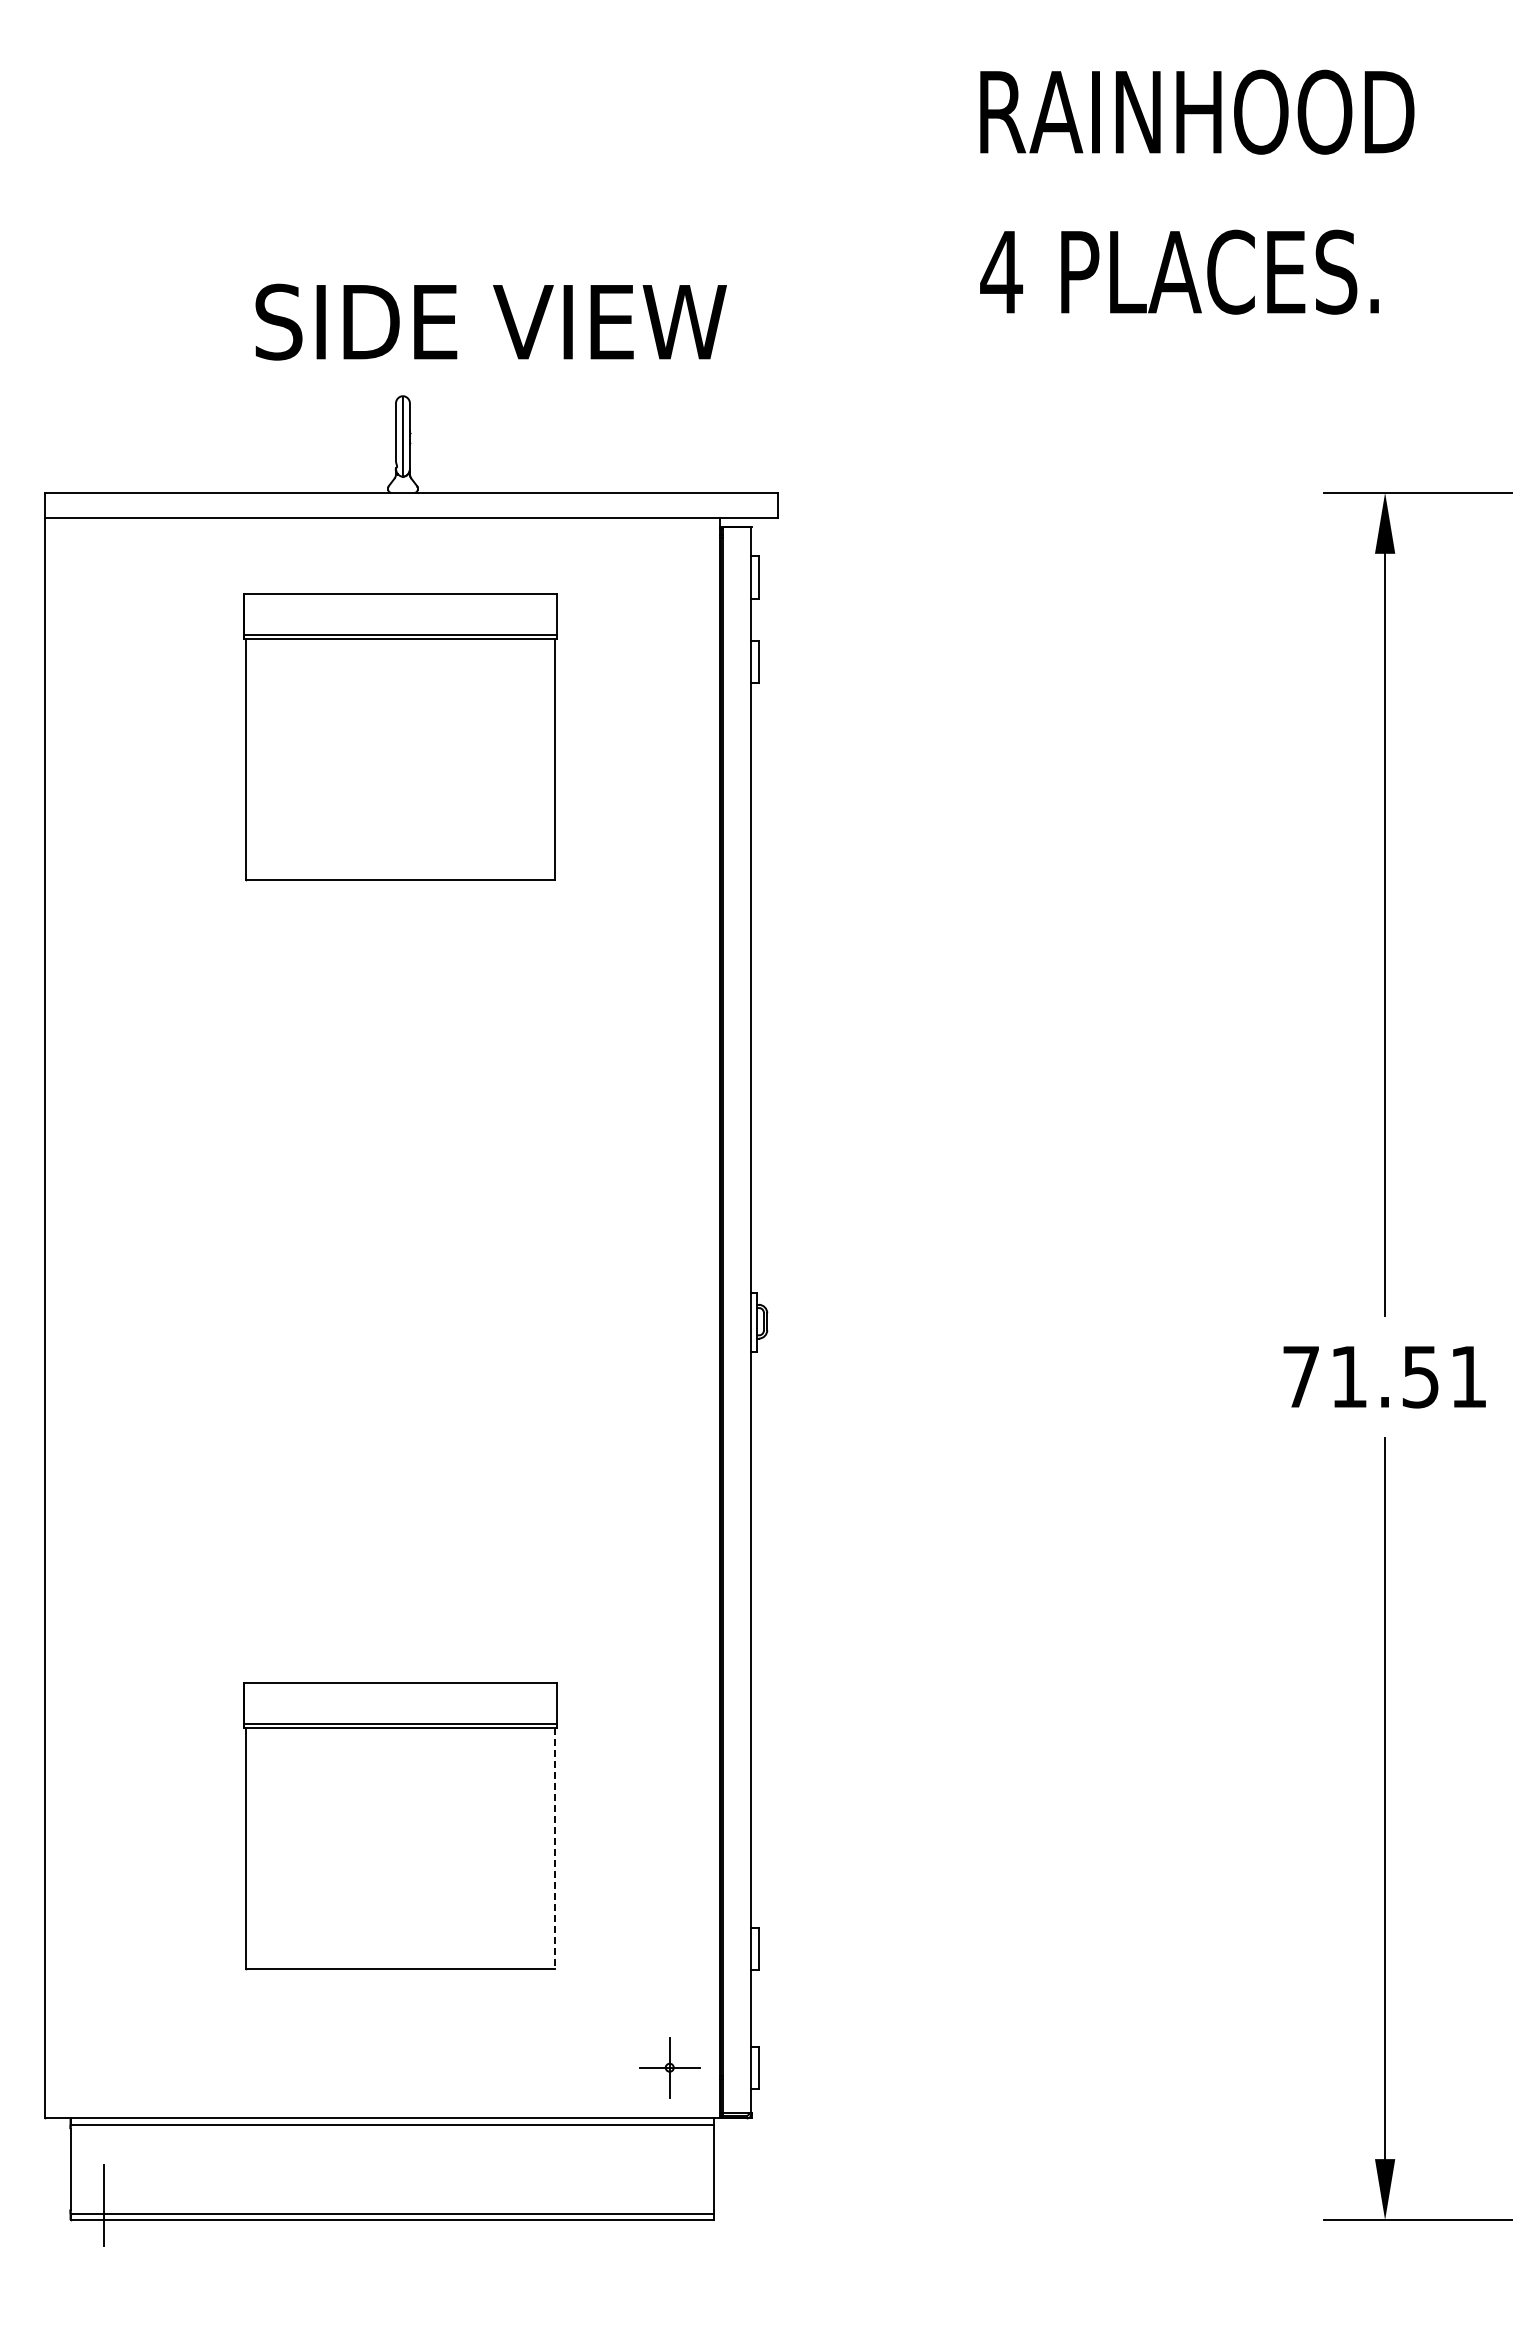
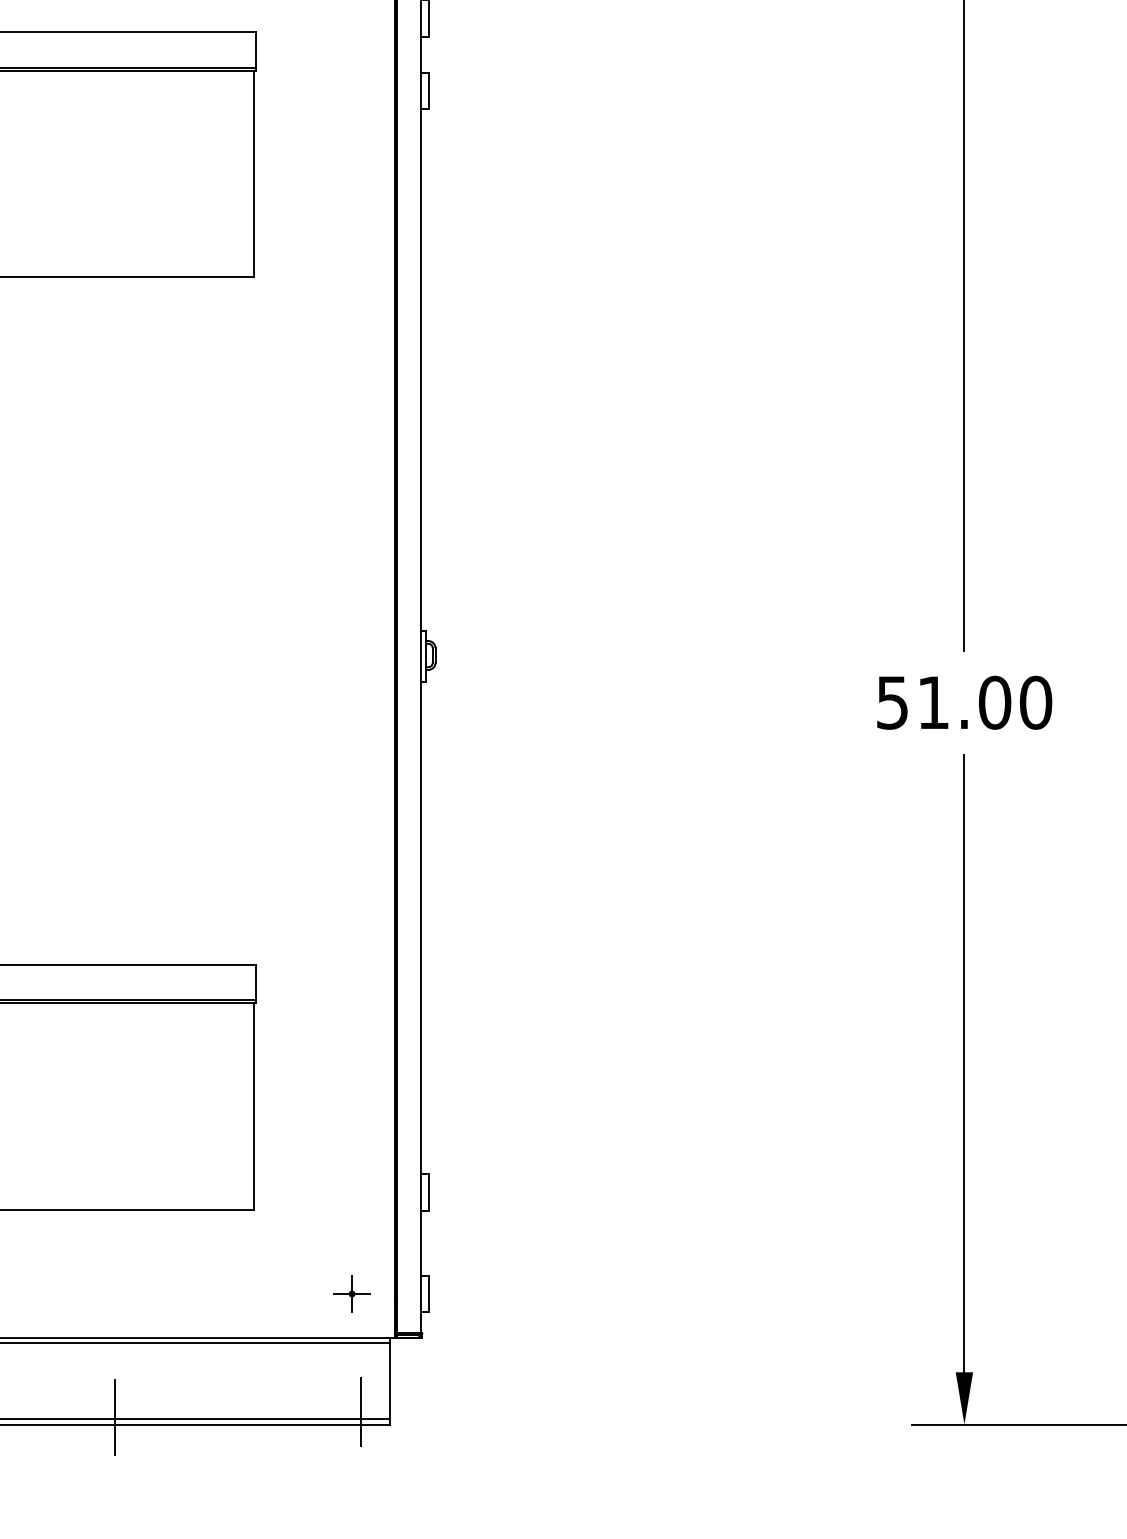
text: (1385, 1376) -> (964, 702), 71.51 -> 51.00
line: (555, 1848) -> (254, 1106), dashed -> solid
part: (669, 2067) -> (351, 1293), size x0.71
line: (680, 2205) -> (361, 1412), added
line: (392, 2212) -> (114, 1418), added

